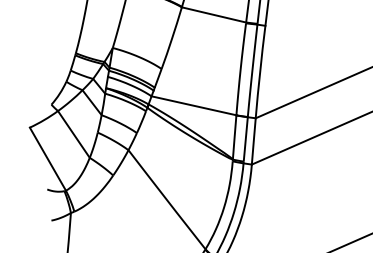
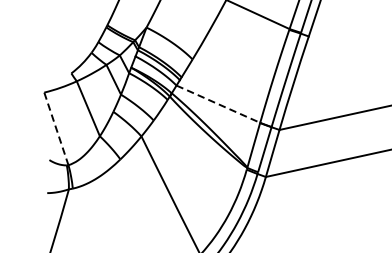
line: (194, 105) -> (218, 104), solid -> dashed
line: (48, 159) -> (56, 129), solid -> dashed

